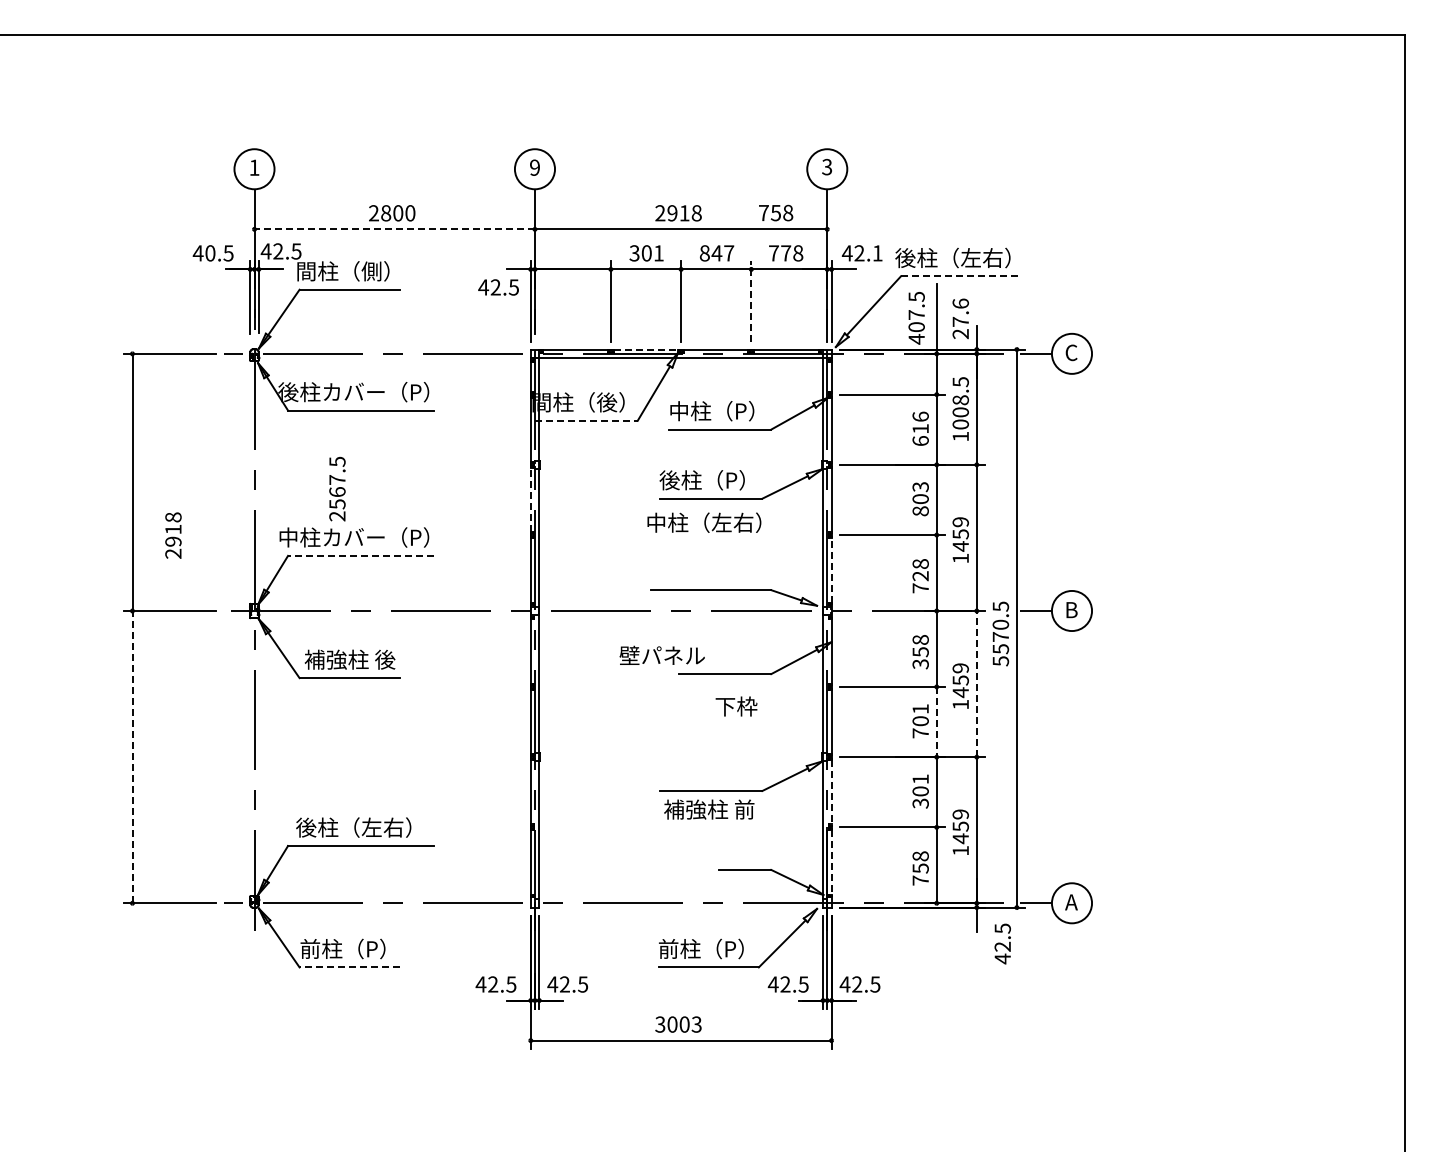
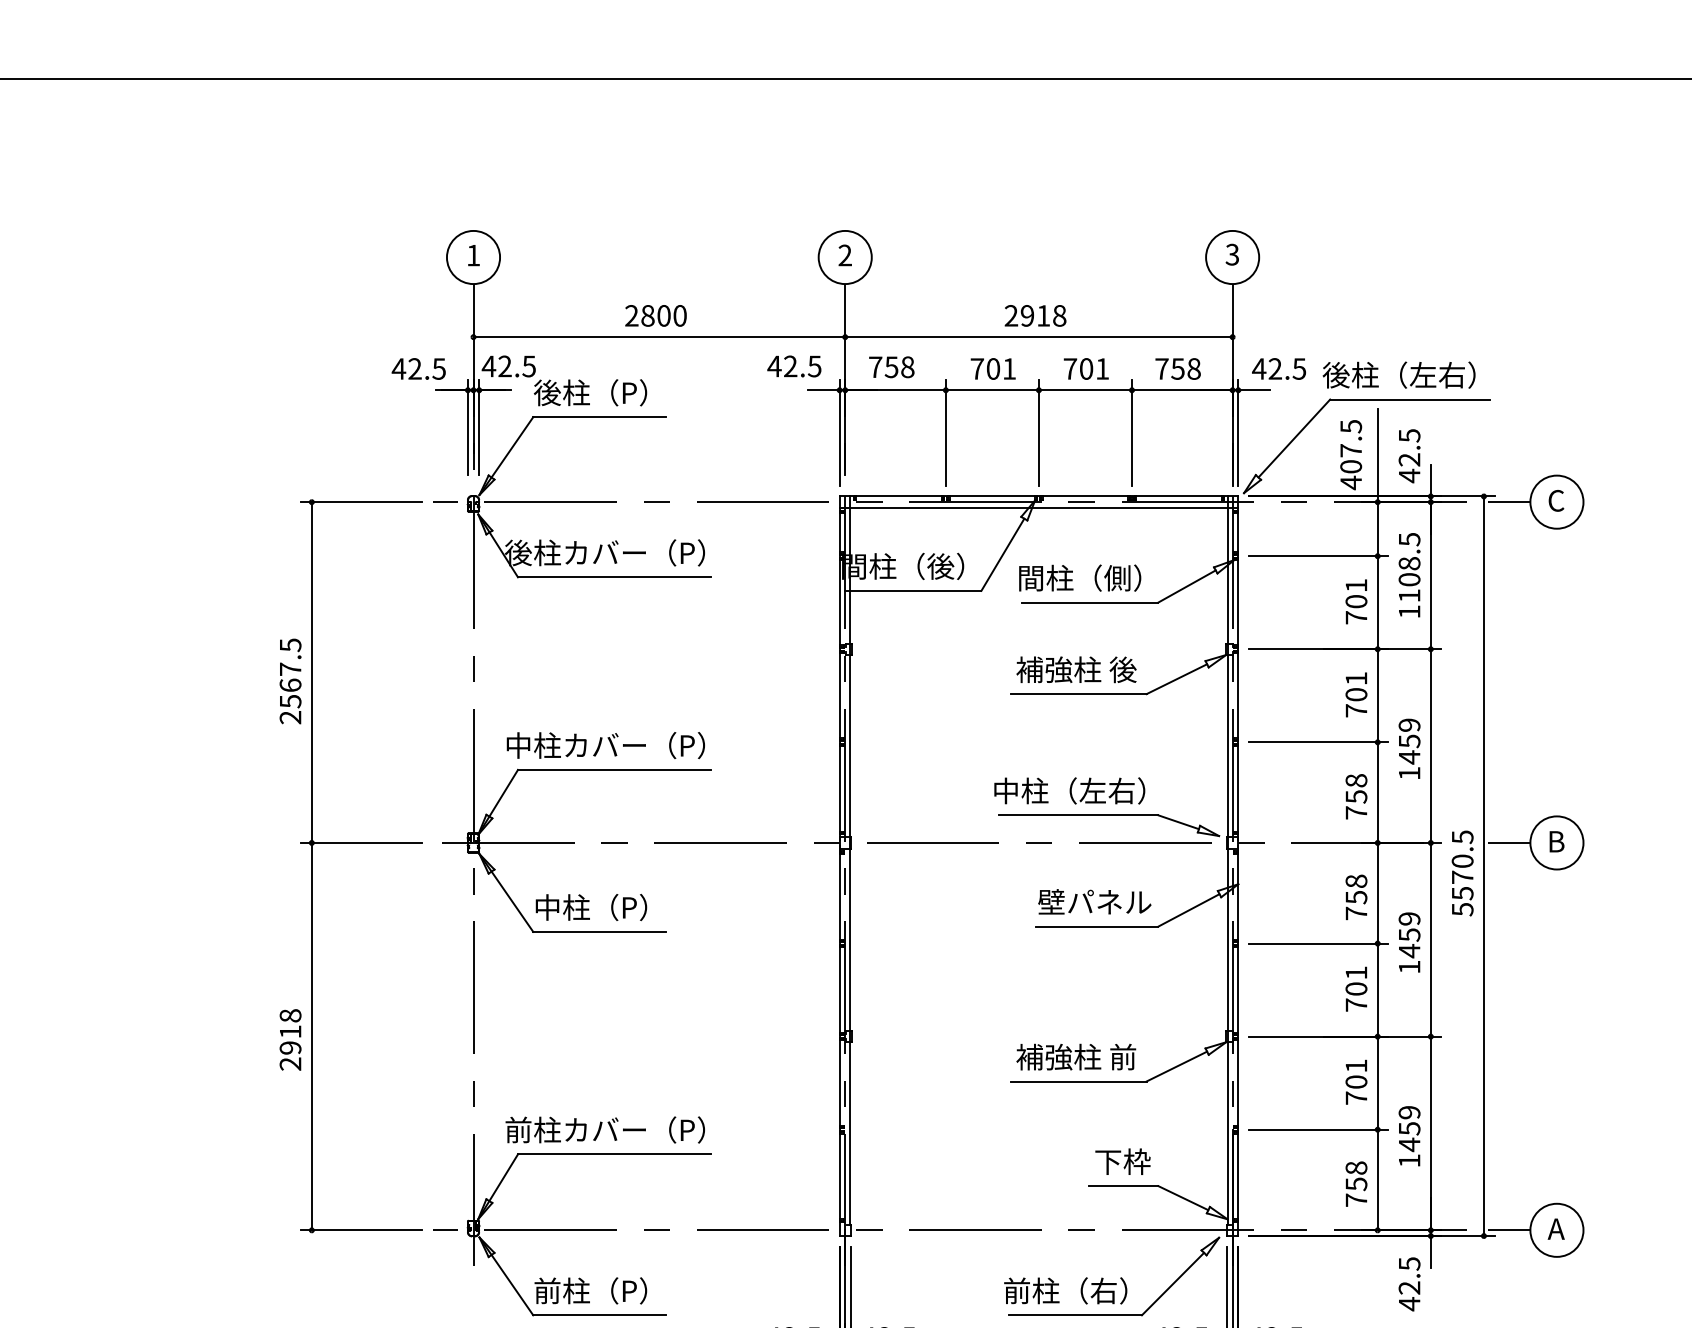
text: (534, 167) -> (844, 255), 9 -> 2
text: (776, 212) -> (892, 366), moved
line: (394, 229) -> (659, 337), dashed -> solid
text: (210, 253) -> (415, 369), 40.5 -> 42.5
text: (634, 253) -> (977, 369), 301 -> 701
text: (716, 253) -> (1085, 369), 847 -> 701
text: (786, 253) -> (1178, 369), 778 -> 758
text: (877, 253) -> (1299, 369), 42.1 -> 42.5
text: (343, 271) -> (591, 393), 間柱（側） -> 後柱（P）
line: (961, 276) -> (1410, 399), dashed -> solid
text: (498, 287) -> (794, 366), moved
line: (751, 300) -> (1132, 431), dashed -> solid
text: (960, 318) -> (1409, 455), 27.6 -> 42.5
line: (646, 349) -> (993, 496), dashed -> solid
text: (712, 411) -> (1080, 578), 中柱（P） -> 間柱（側）
line: (586, 420) -> (913, 590), dashed -> solid
text: (960, 424) -> (1409, 595), 1008.5 -> 1108.5
text: (920, 428) -> (1356, 601), 616 -> 701
text: (706, 480) -> (1072, 670), 後柱（P） -> 補強柱 後
text: (337, 488) -> (290, 680), moved
line: (530, 499) -> (839, 695), dashed -> solid
text: (920, 499) -> (1356, 695), 803 -> 701
text: (704, 522) -> (1069, 790), moved
text: (173, 535) -> (290, 1039), moved
line: (360, 555) -> (614, 769), dashed -> solid
line: (831, 569) -> (1238, 787), dashed -> solid
text: (920, 576) -> (1356, 797), 728 -> 758
text: (661, 654) -> (1093, 900), moved
text: (348, 659) -> (598, 907), 補強柱 後 -> 中柱（P）
text: (920, 664) -> (1356, 913), 358 -> 758
line: (976, 683) -> (1430, 939), dashed -> solid
text: (736, 706) -> (1122, 1161), moved
line: (936, 722) -> (1377, 990), dashed -> solid
line: (132, 756) -> (311, 1035), dashed -> solid
line: (831, 792) -> (1238, 1083), dashed -> solid
text: (920, 803) -> (1356, 1098), 301 -> 701
text: (709, 809) -> (1076, 1056), moved
text: (353, 827) -> (604, 1129), 後柱（左右） -> 前柱カバー（P）
line: (831, 863) -> (1238, 1177), dashed -> solid
text: (1002, 943) -> (1409, 1283), moved
text: (700, 948) -> (1064, 1290), 前柱（P） -> 前柱（右）
line: (349, 967) -> (599, 1315), dashed -> solid

